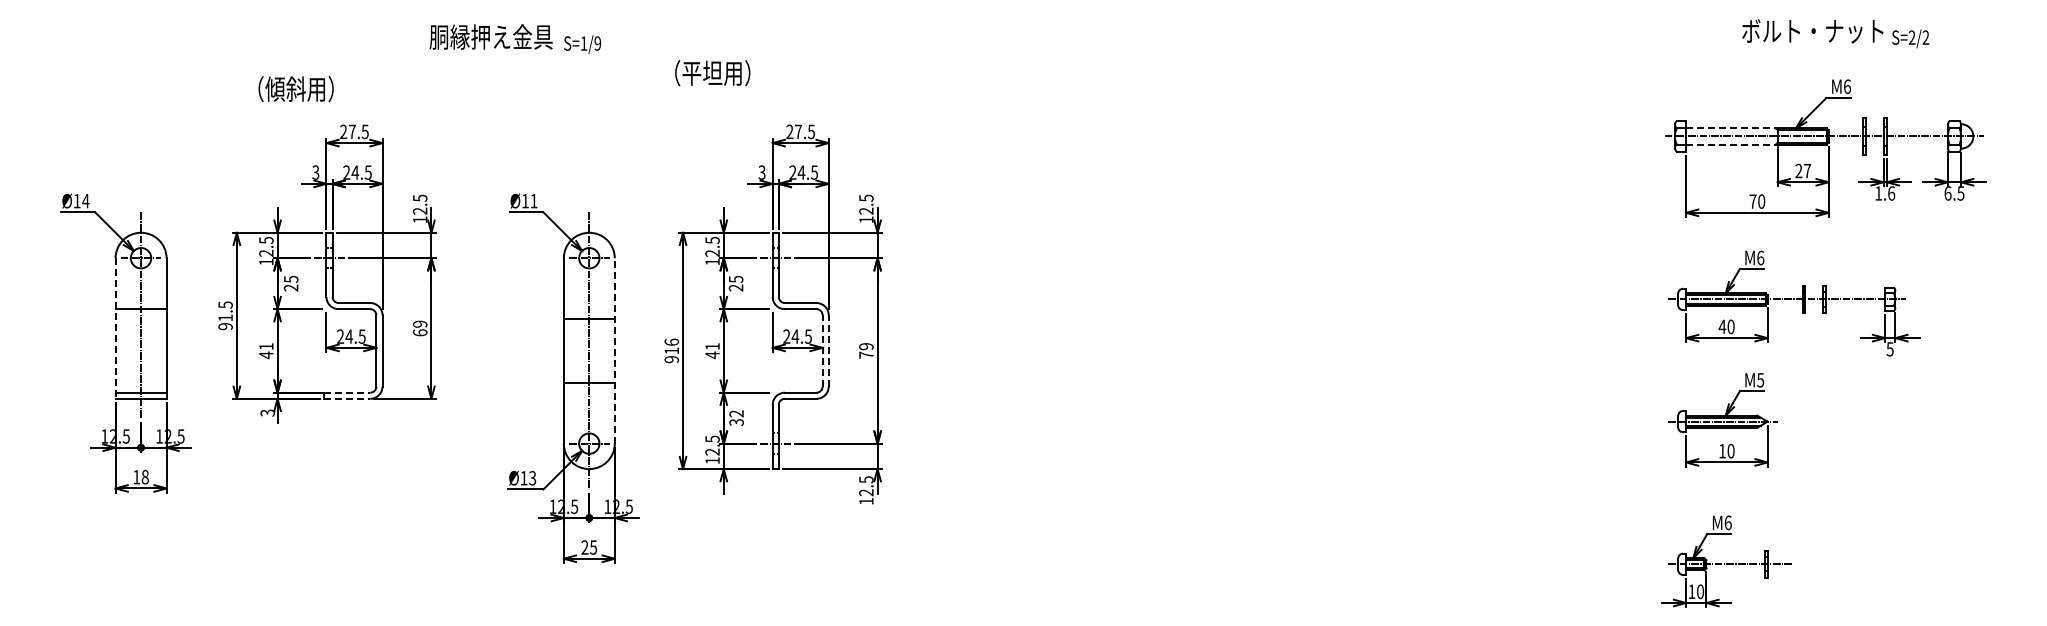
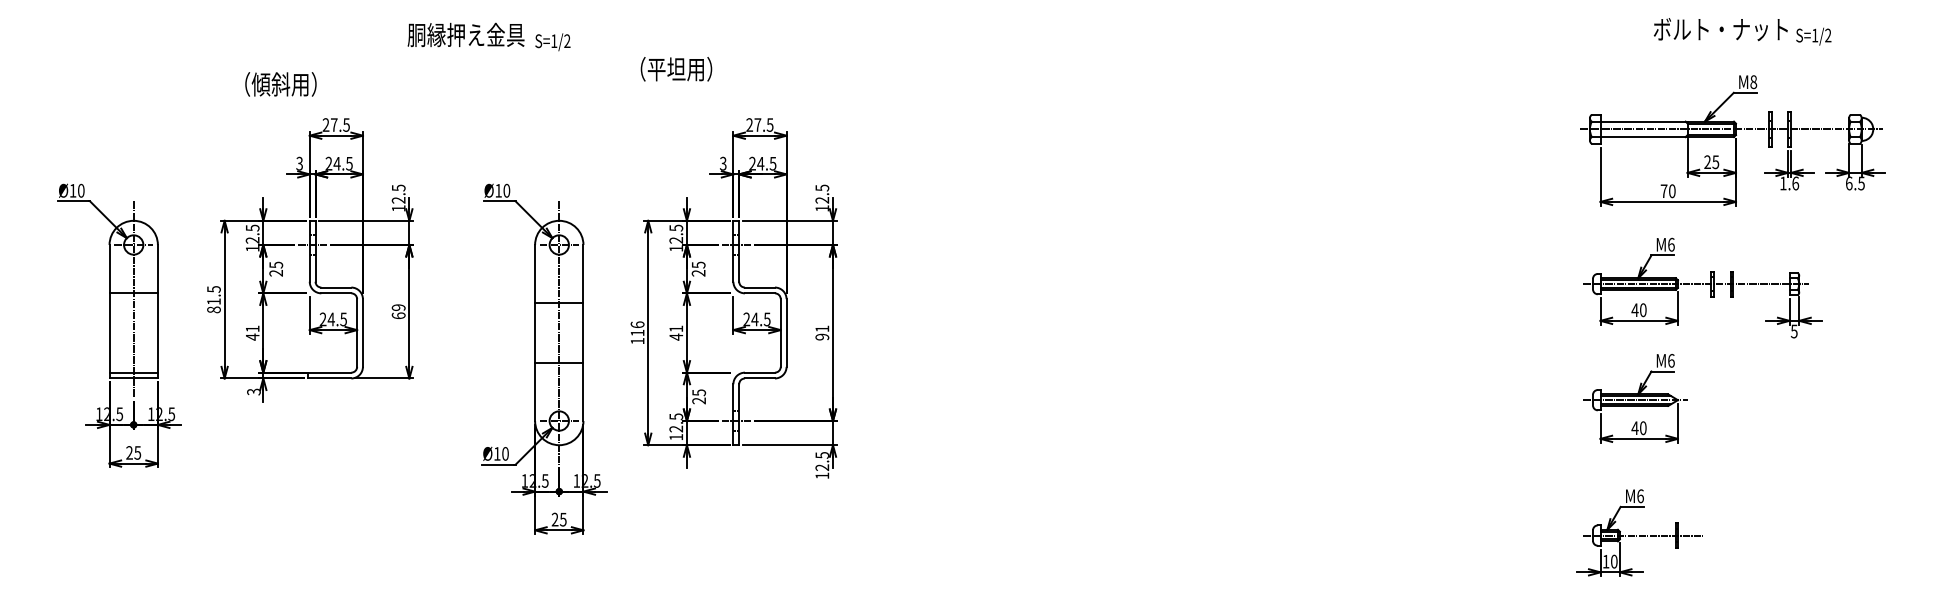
text: (1911, 37) -> (1814, 35), S=2/2 -> S=1/2
text: (597, 43) -> (567, 41), S=1/9 -> S=1/2
text: (1847, 86) -> (1753, 81), M6 -> M8
line: (1730, 128) -> (1642, 121), dashed -> solid
line: (1730, 144) -> (1642, 137), dashed -> solid
text: (1807, 171) -> (1715, 162), 27 -> 25
text: (85, 200) -> (80, 190), Ø14 -> Ø10
text: (533, 200) -> (506, 190), Ø11 -> Ø10
text: (225, 326) -> (213, 309), 91.5 -> 81.5
line: (115, 329) -> (109, 312), dashed -> solid
line: (614, 350) -> (583, 332), dashed -> solid
line: (822, 350) -> (780, 332), dashed -> solid
line: (828, 350) -> (786, 332), dashed -> solid
text: (866, 350) -> (822, 332), 79 -> 91
text: (671, 359) -> (637, 341), 916 -> 116
text: (1760, 380) -> (1671, 361), M5 -> M6
line: (347, 392) -> (329, 372), dashed -> solid
line: (347, 398) -> (329, 378), dashed -> solid
text: (736, 418) -> (699, 397), 32 -> 25
text: (1722, 451) -> (1635, 428), 10 -> 40
text: (140, 476) -> (133, 452), 18 -> 25
text: (532, 478) -> (505, 454), Ø13 -> Ø10

